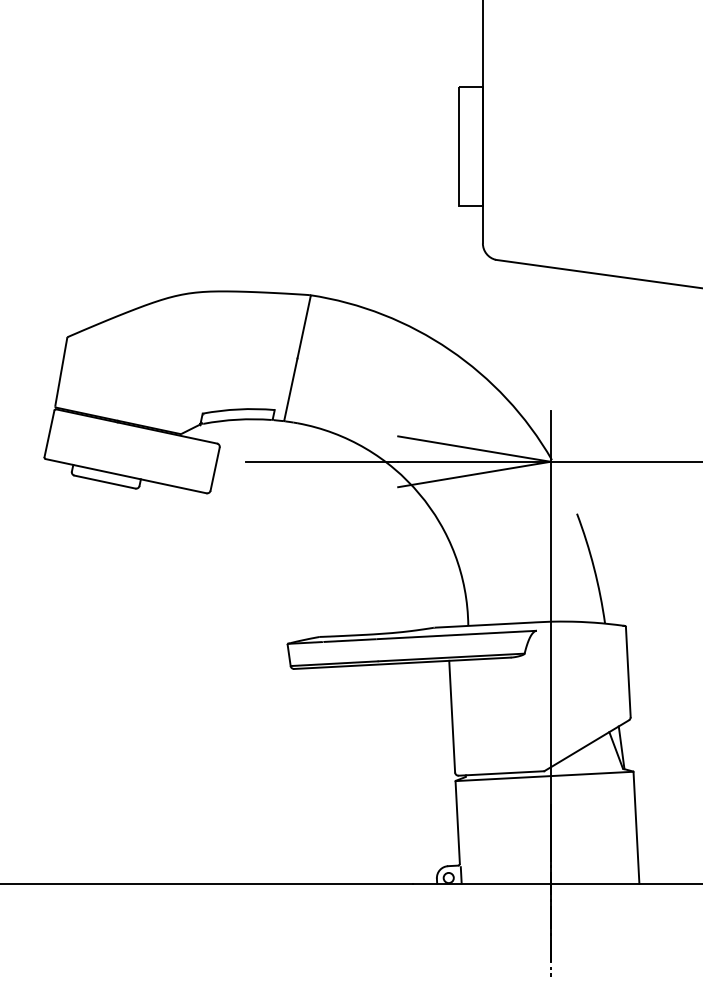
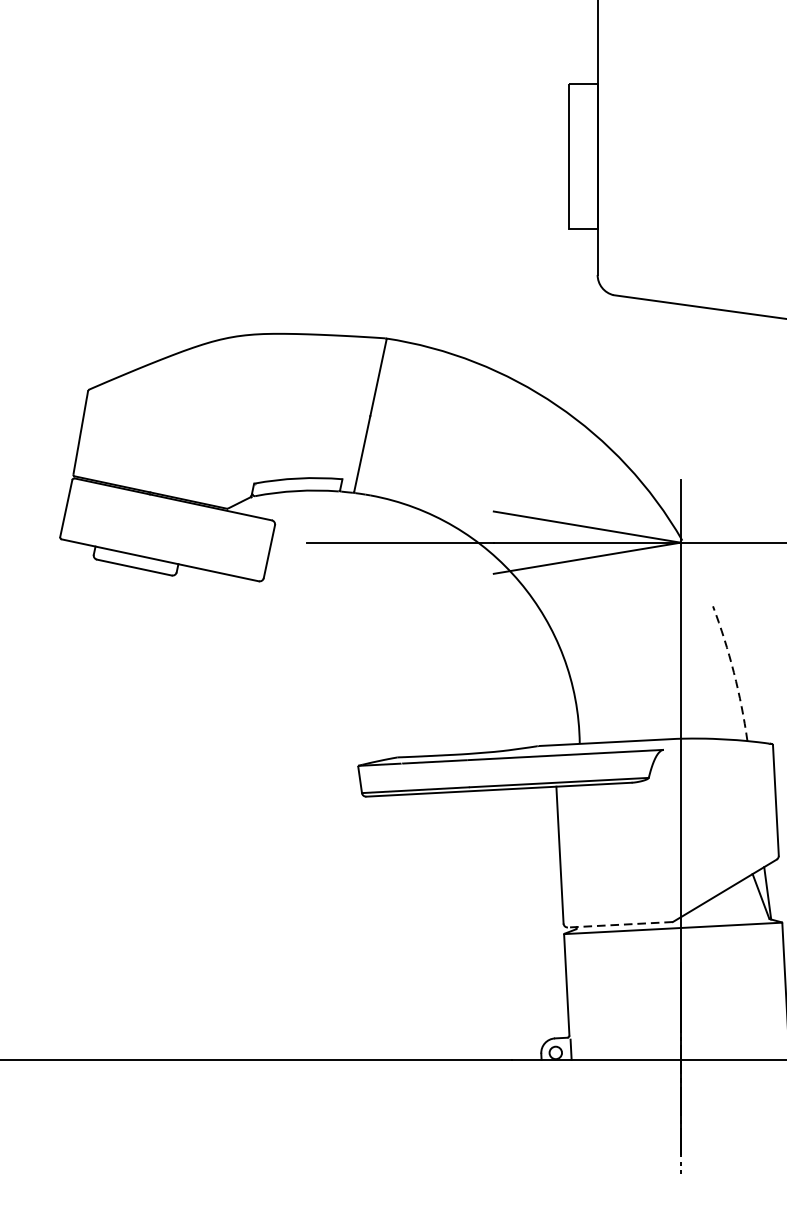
arc: (594, 567) -> (734, 672), solid -> dashed
line: (501, 773) -> (620, 924), solid -> dashed

